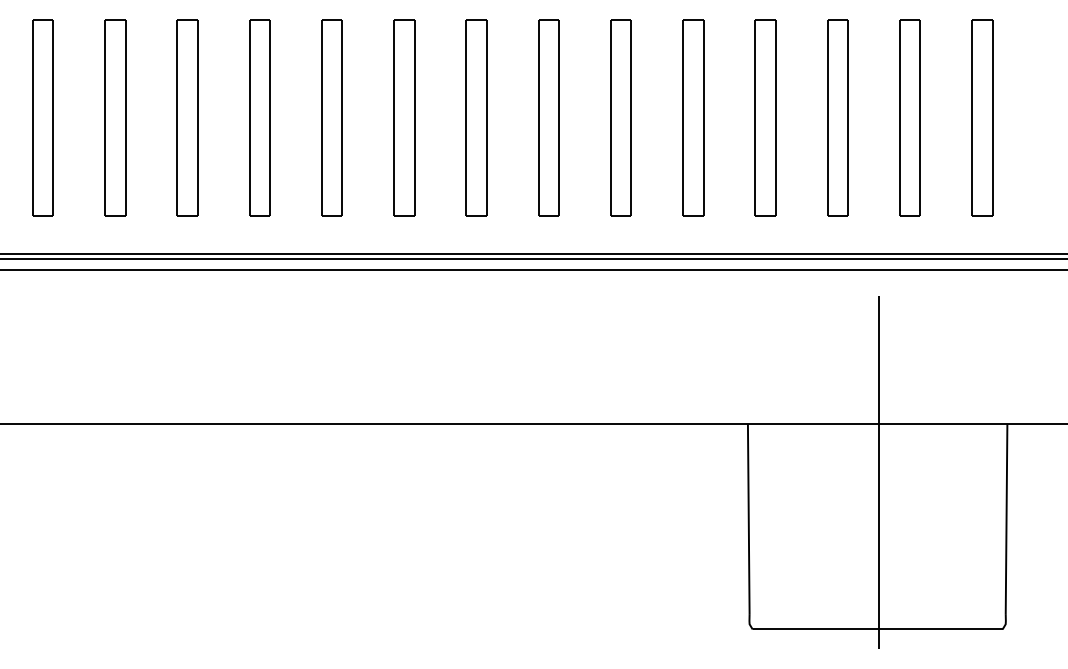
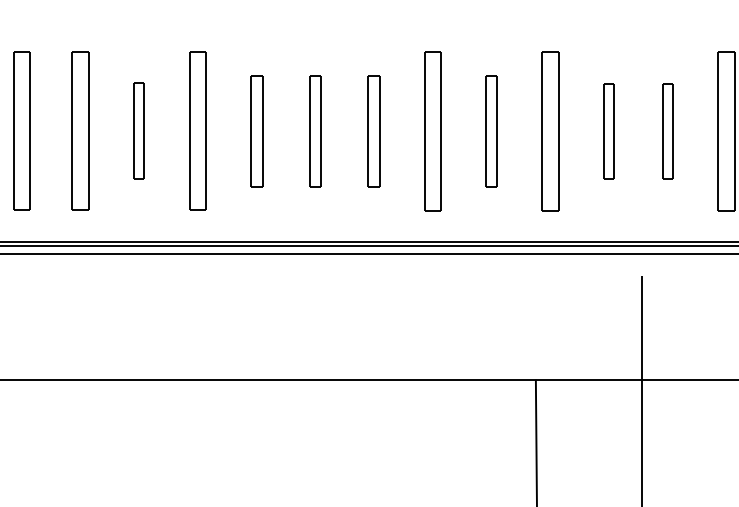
part: (259, 117) -> (139, 130), size x0.6
part: (404, 117) -> (256, 130), size x0.7
part: (476, 117) -> (315, 130), size x0.7
part: (548, 117) -> (373, 130), size x0.7
part: (693, 117) -> (491, 130), size x0.7
part: (837, 117) -> (608, 130), size x0.6
part: (909, 117) -> (667, 130), size x0.6

